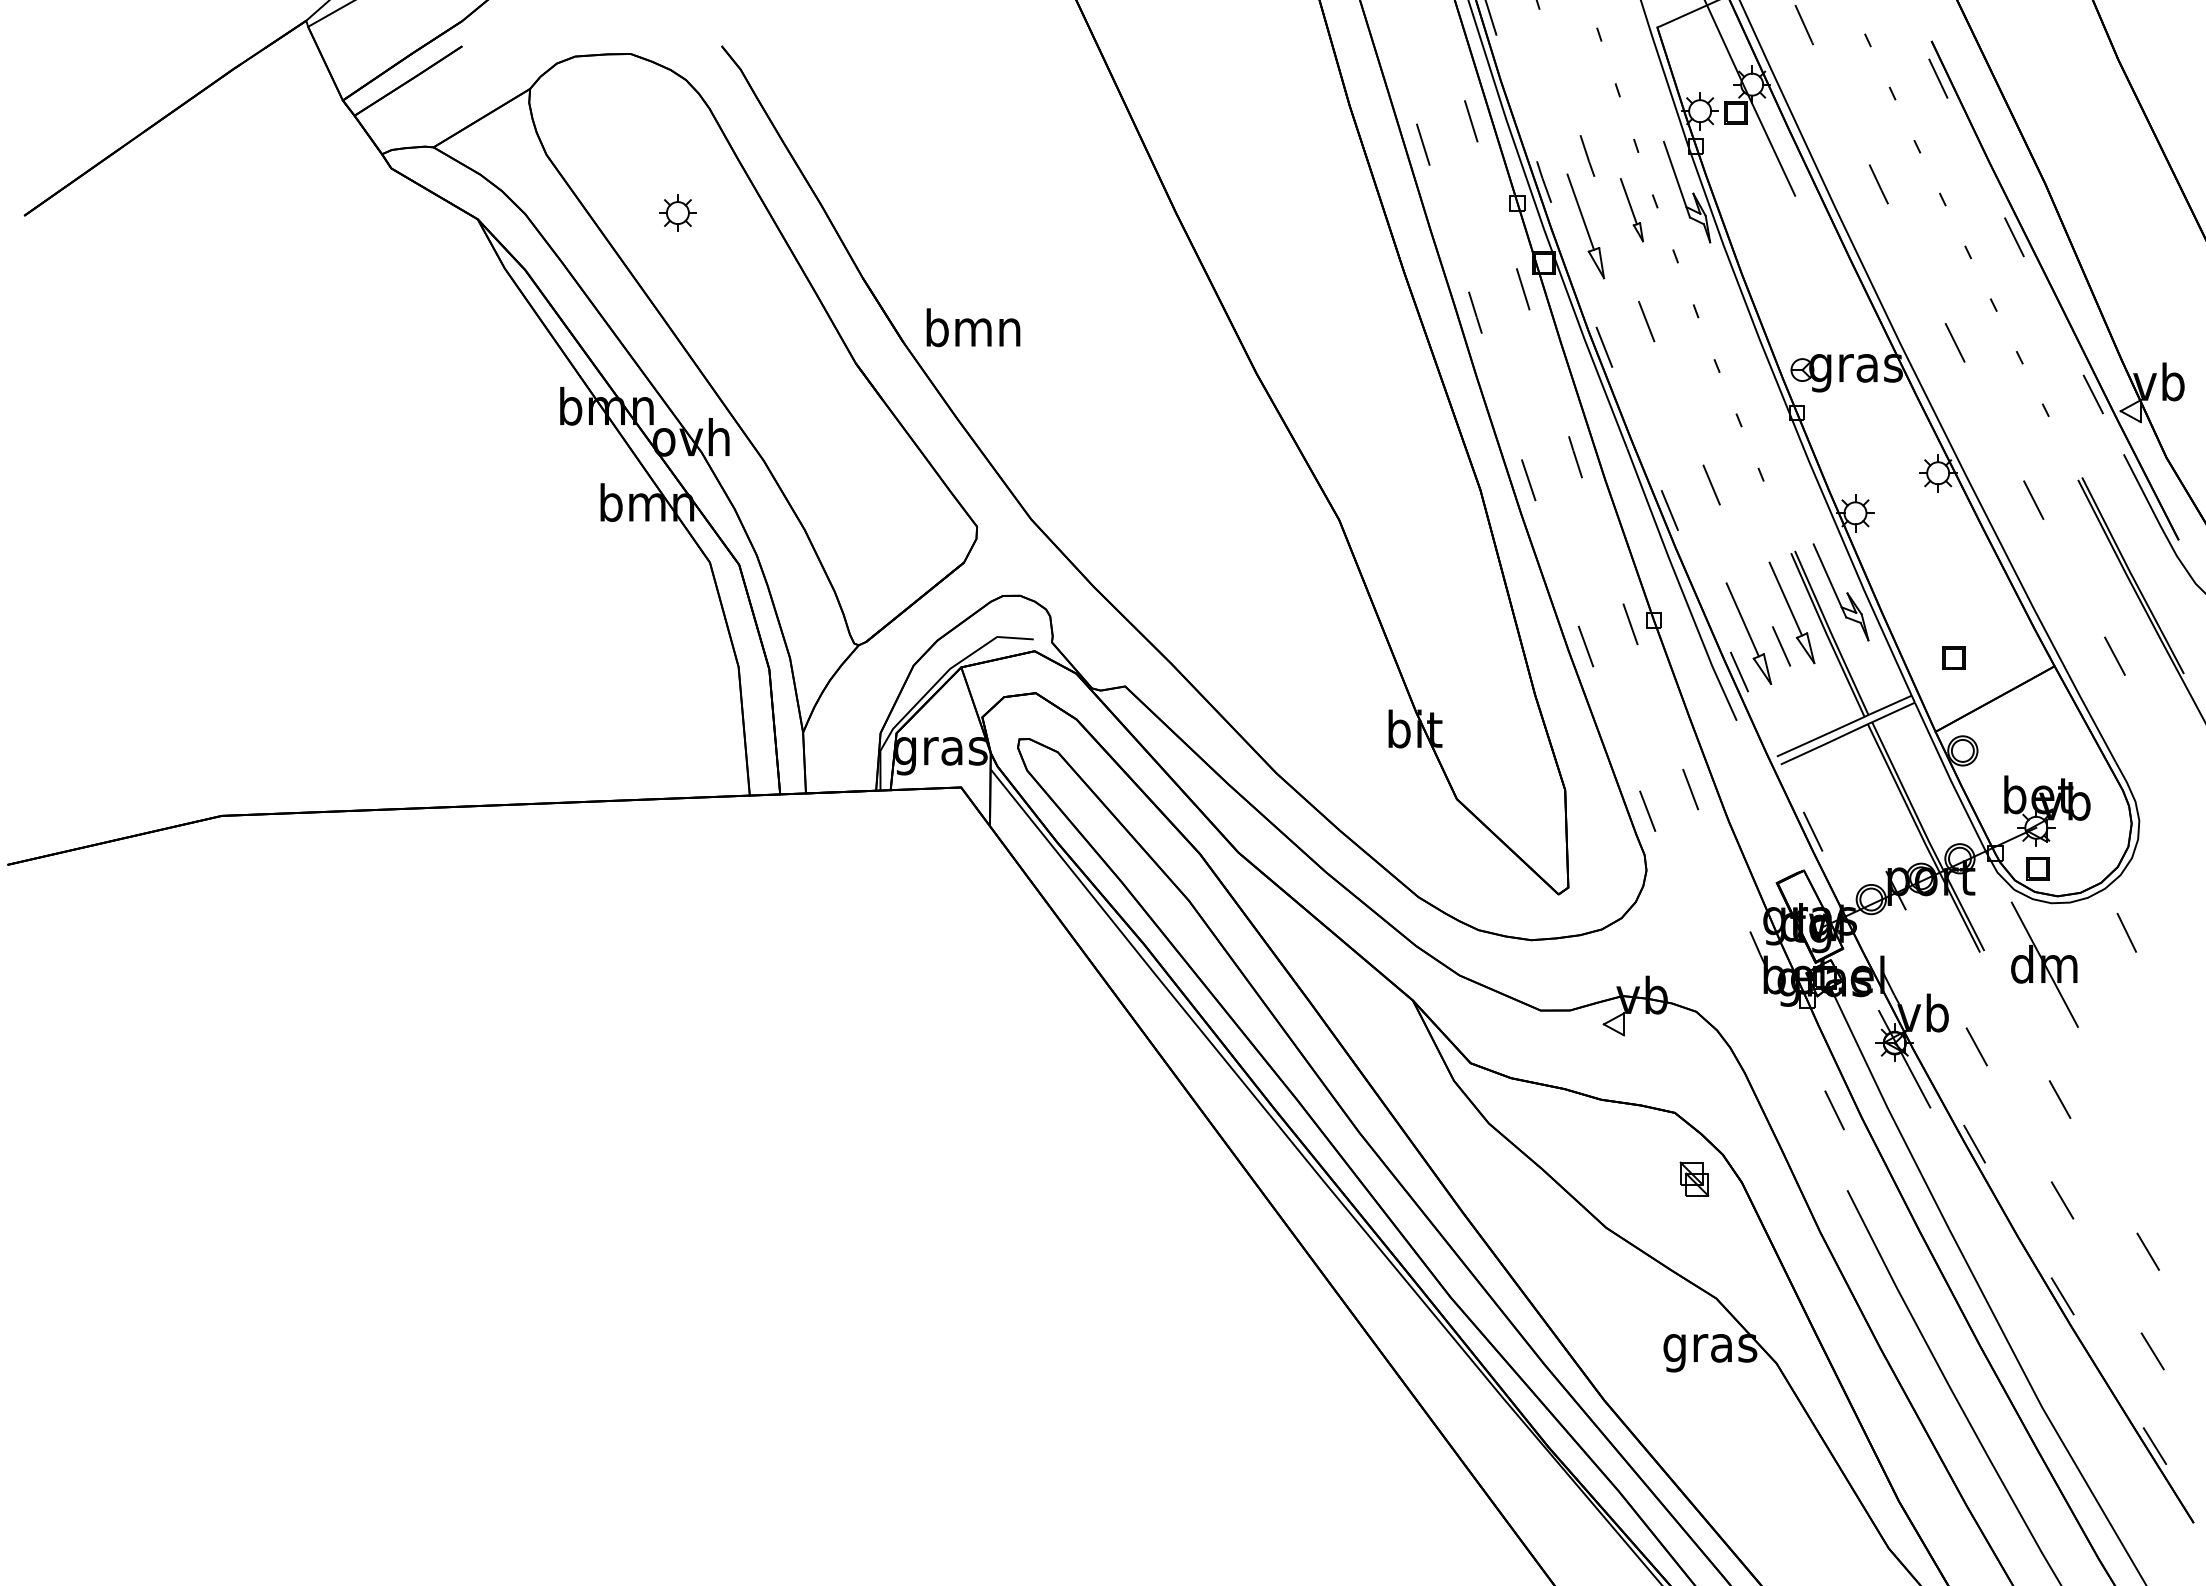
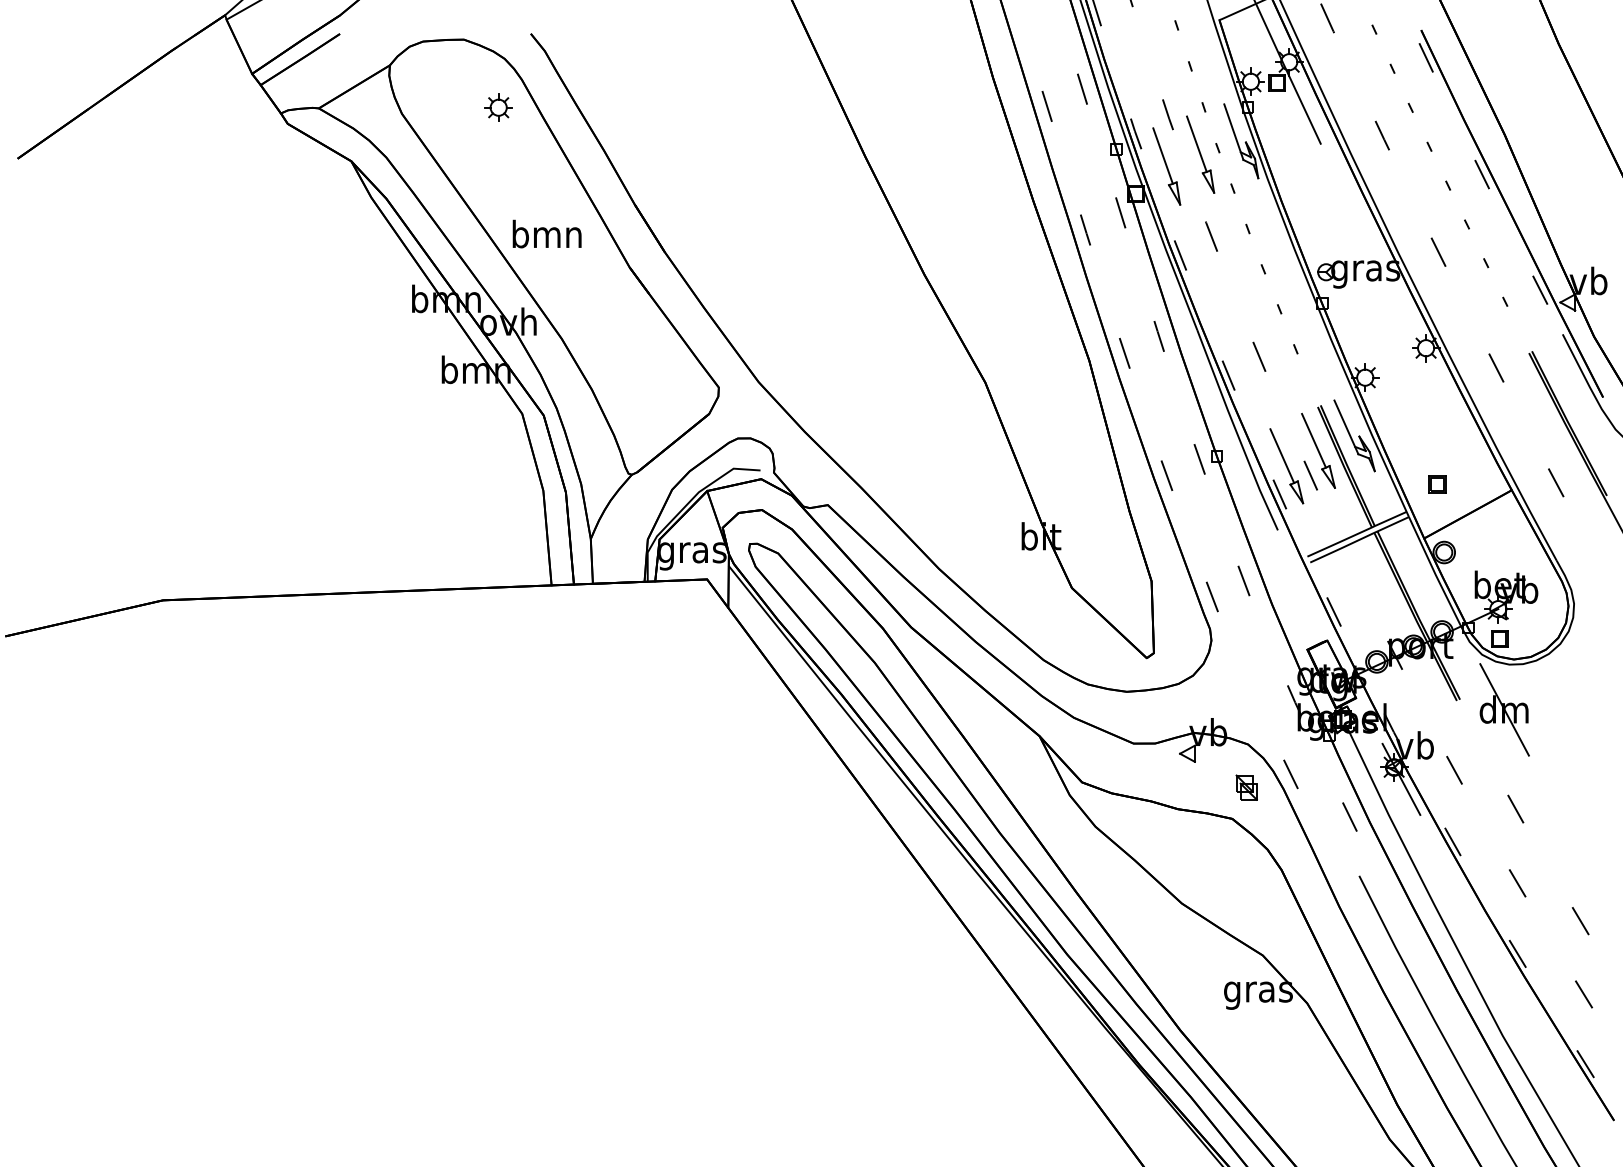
part: (1631, 210) -> (1200, 154), size x1.67
part: (677, 212) -> (498, 107), moved
text: (972, 326) -> (546, 233), moved
line: (2126, 932) -> (1290, 774), moved
part: (1694, 1178) -> (1246, 787), moved

